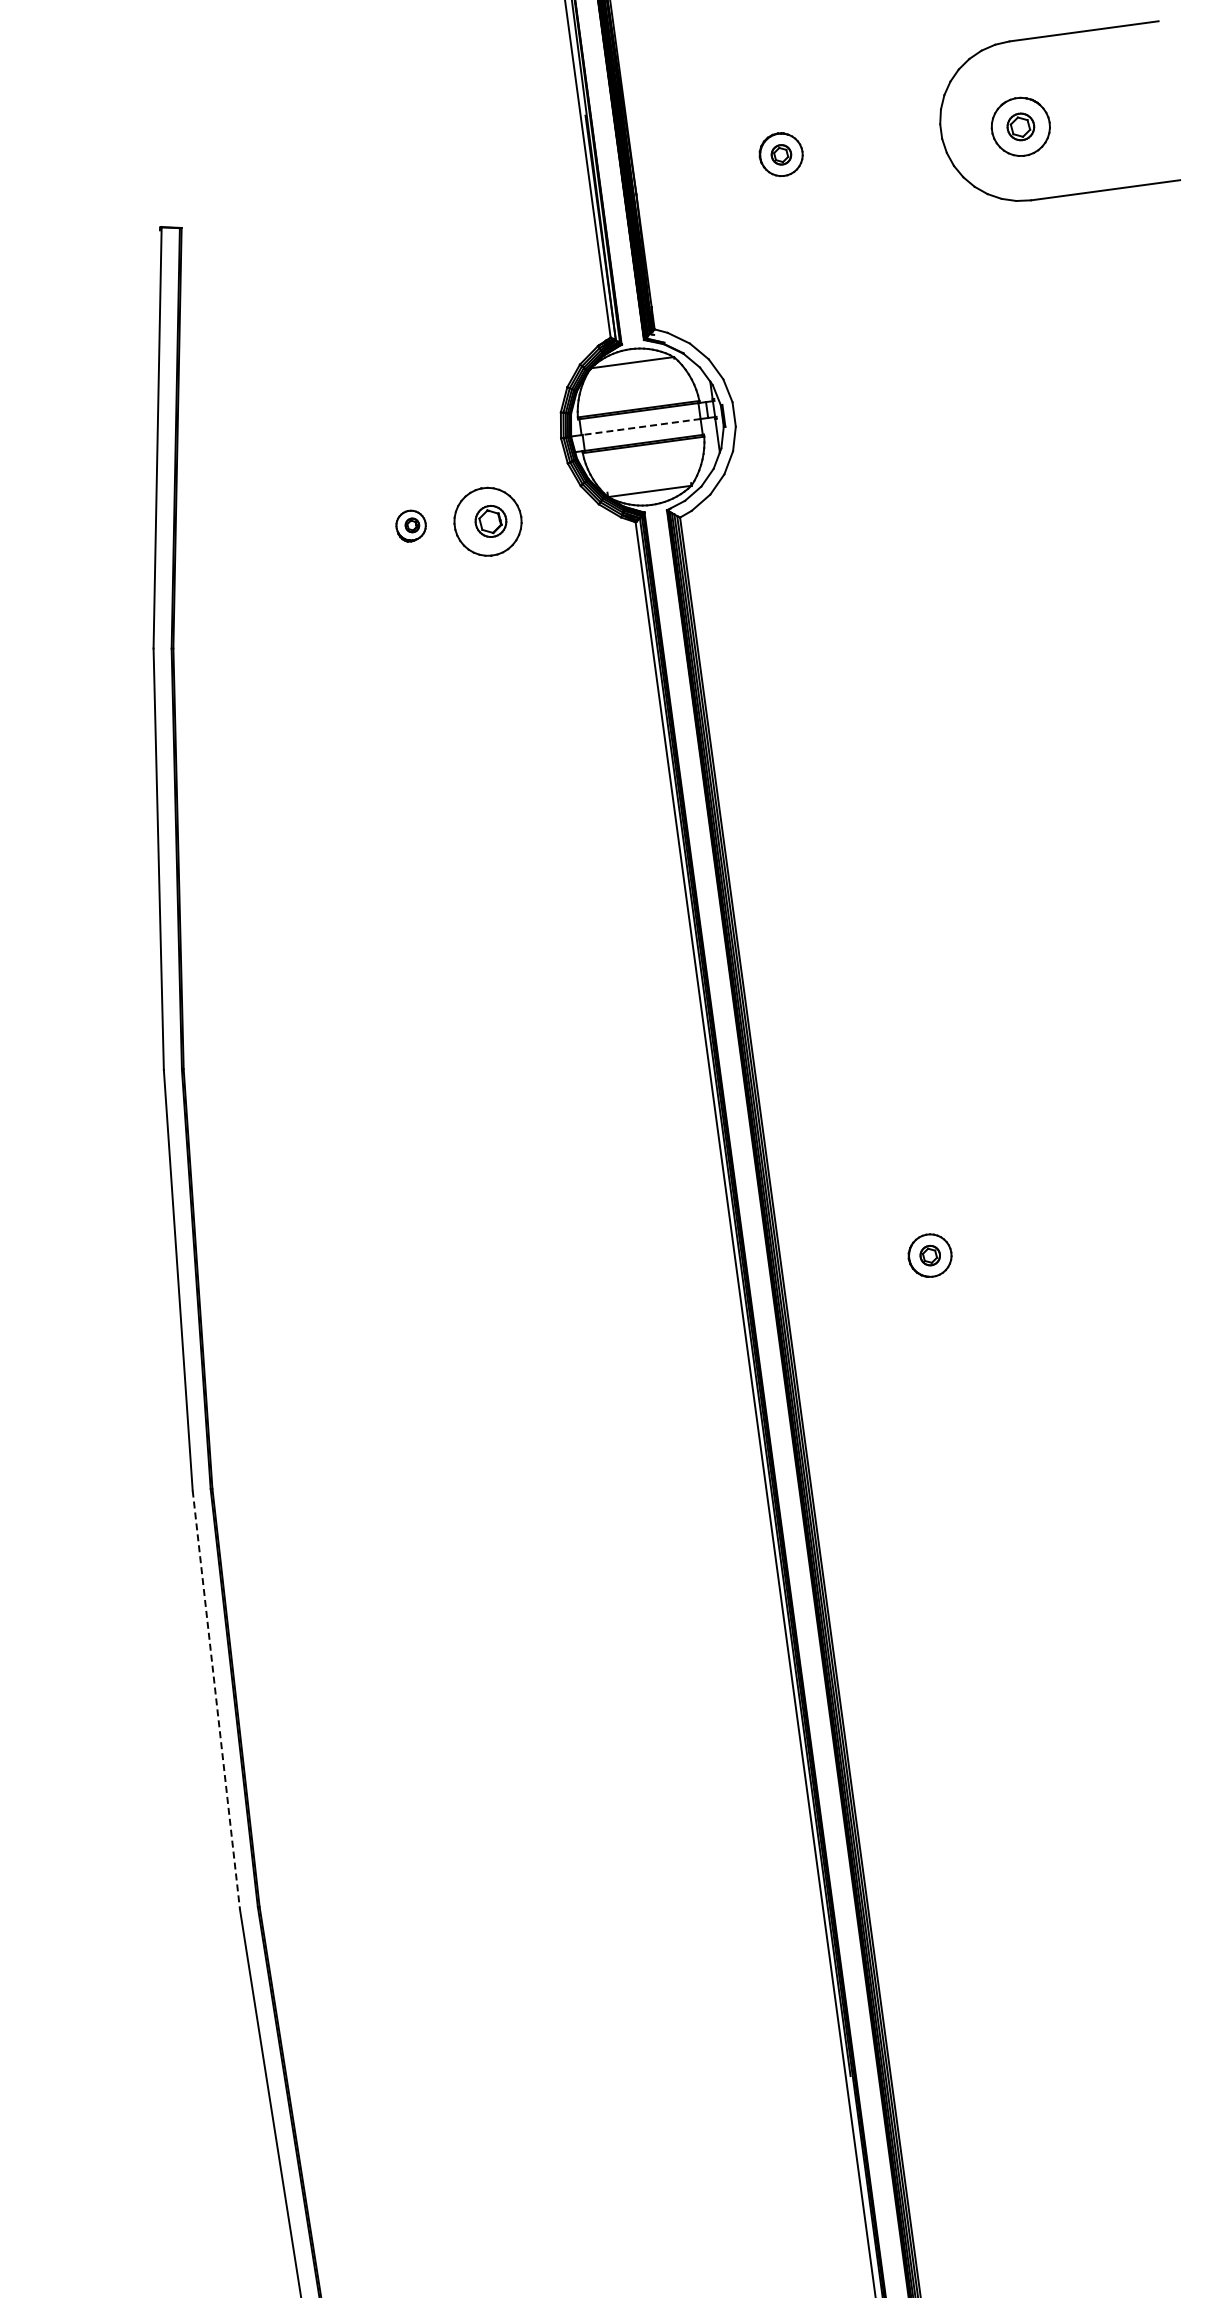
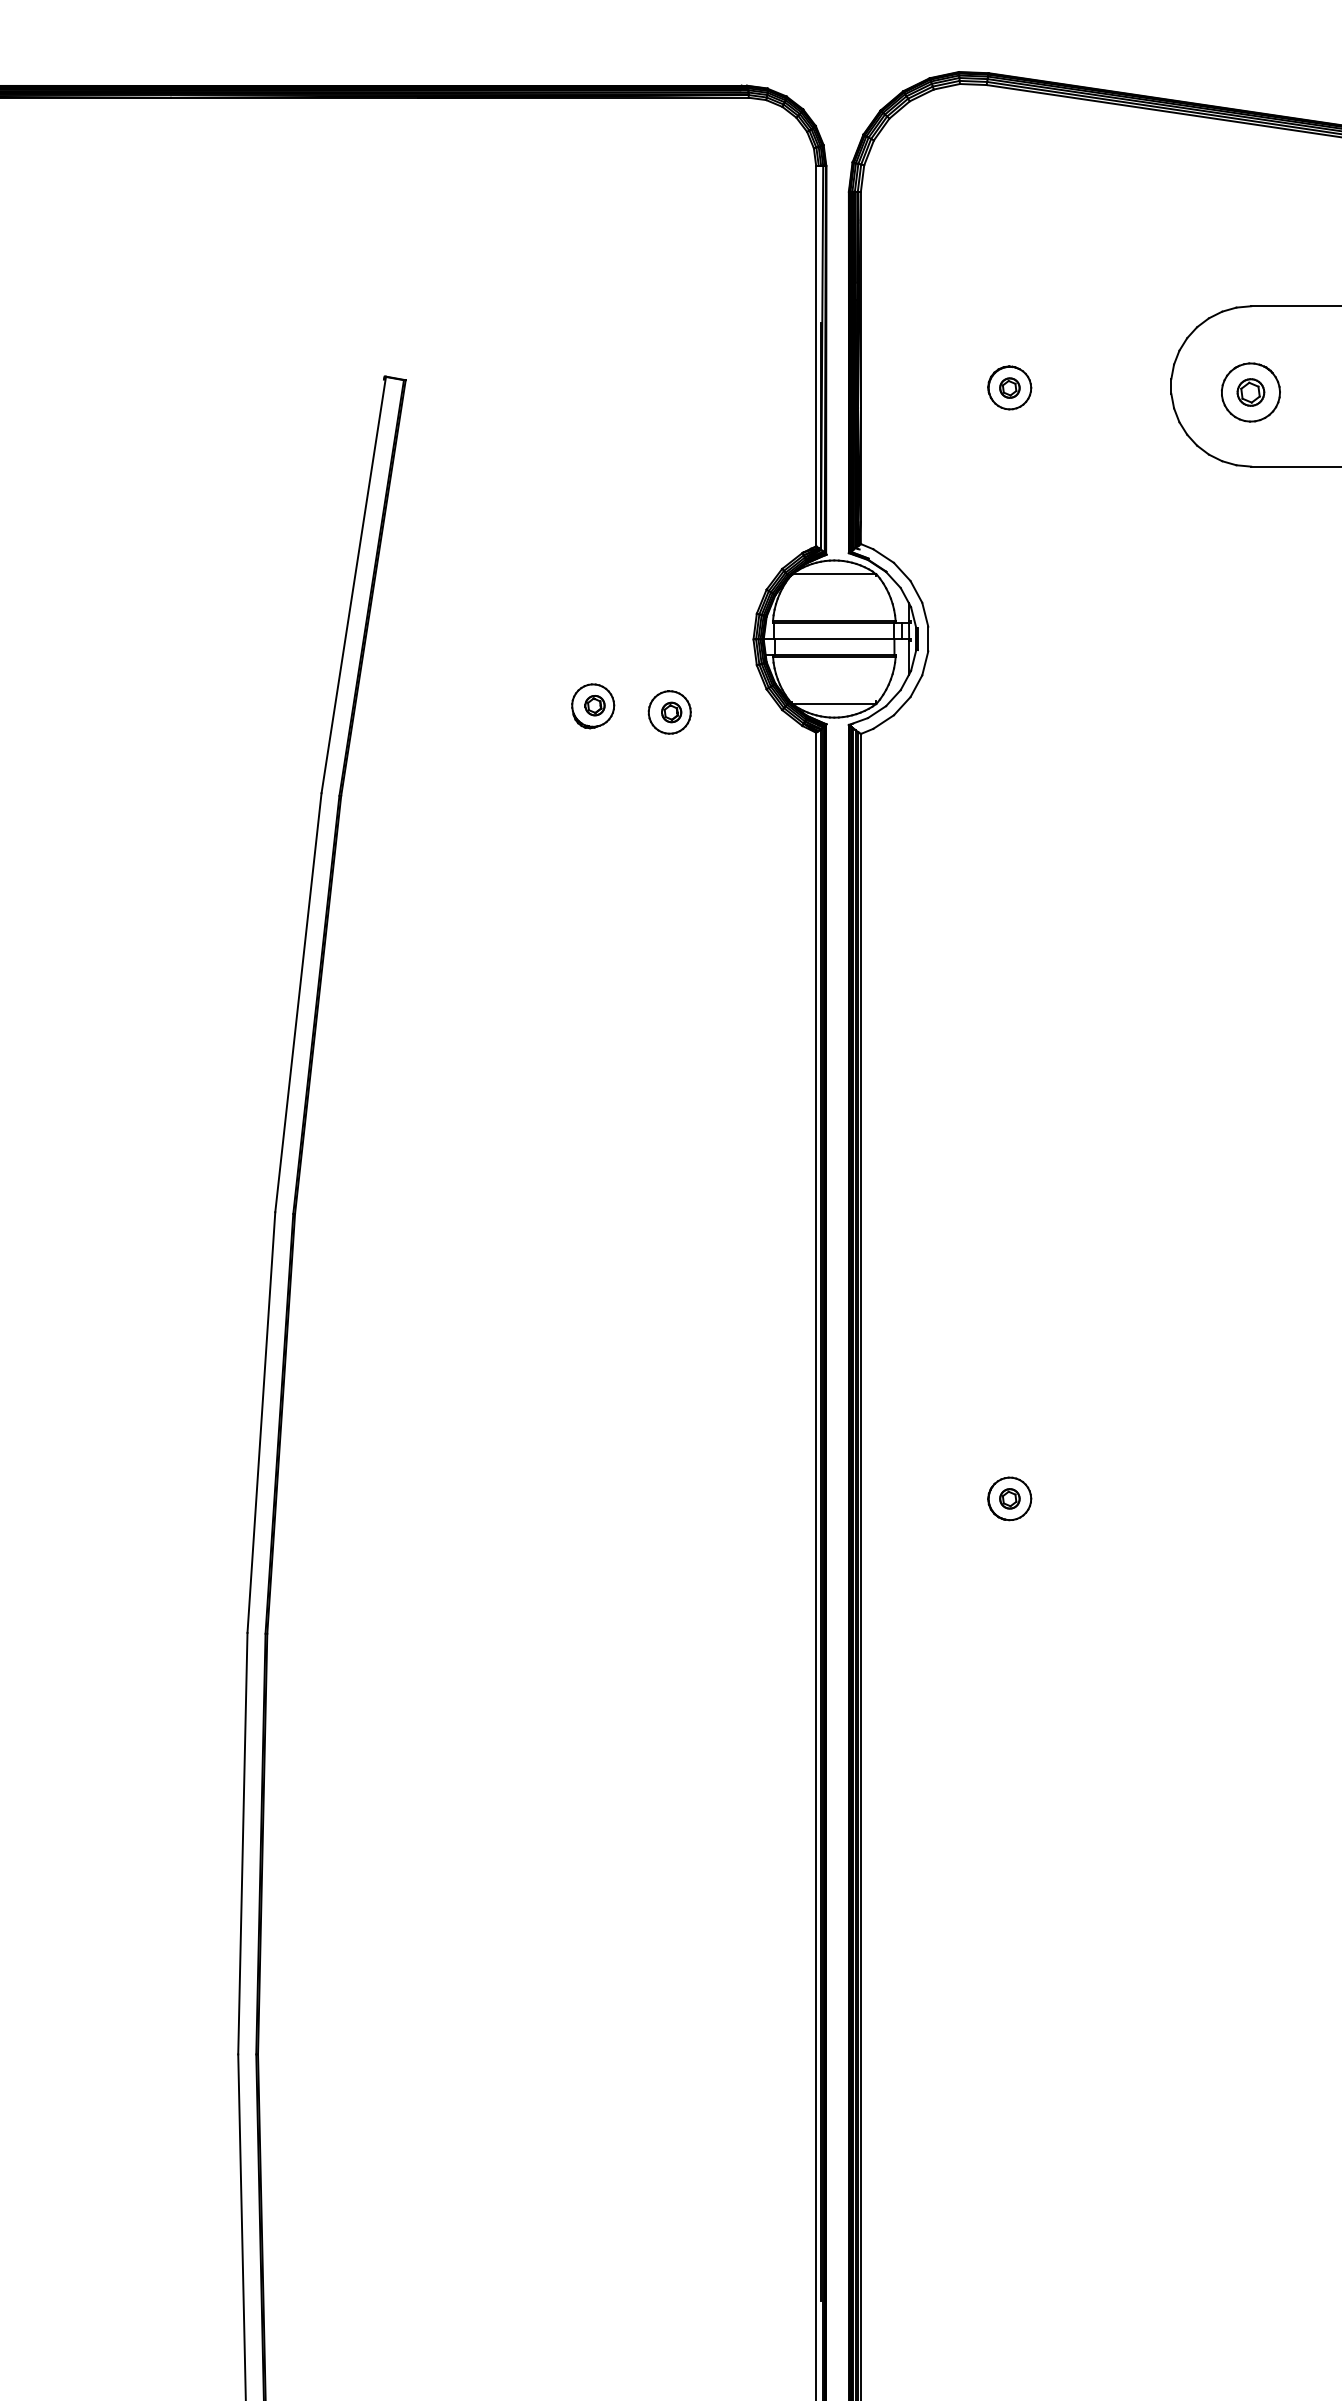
line: (641, 427) -> (834, 639), dashed -> solid
part: (487, 521) -> (669, 712), size x0.62
part: (411, 526) -> (593, 706), size x1.43
line: (215, 1699) -> (242, 1843), dashed -> solid

